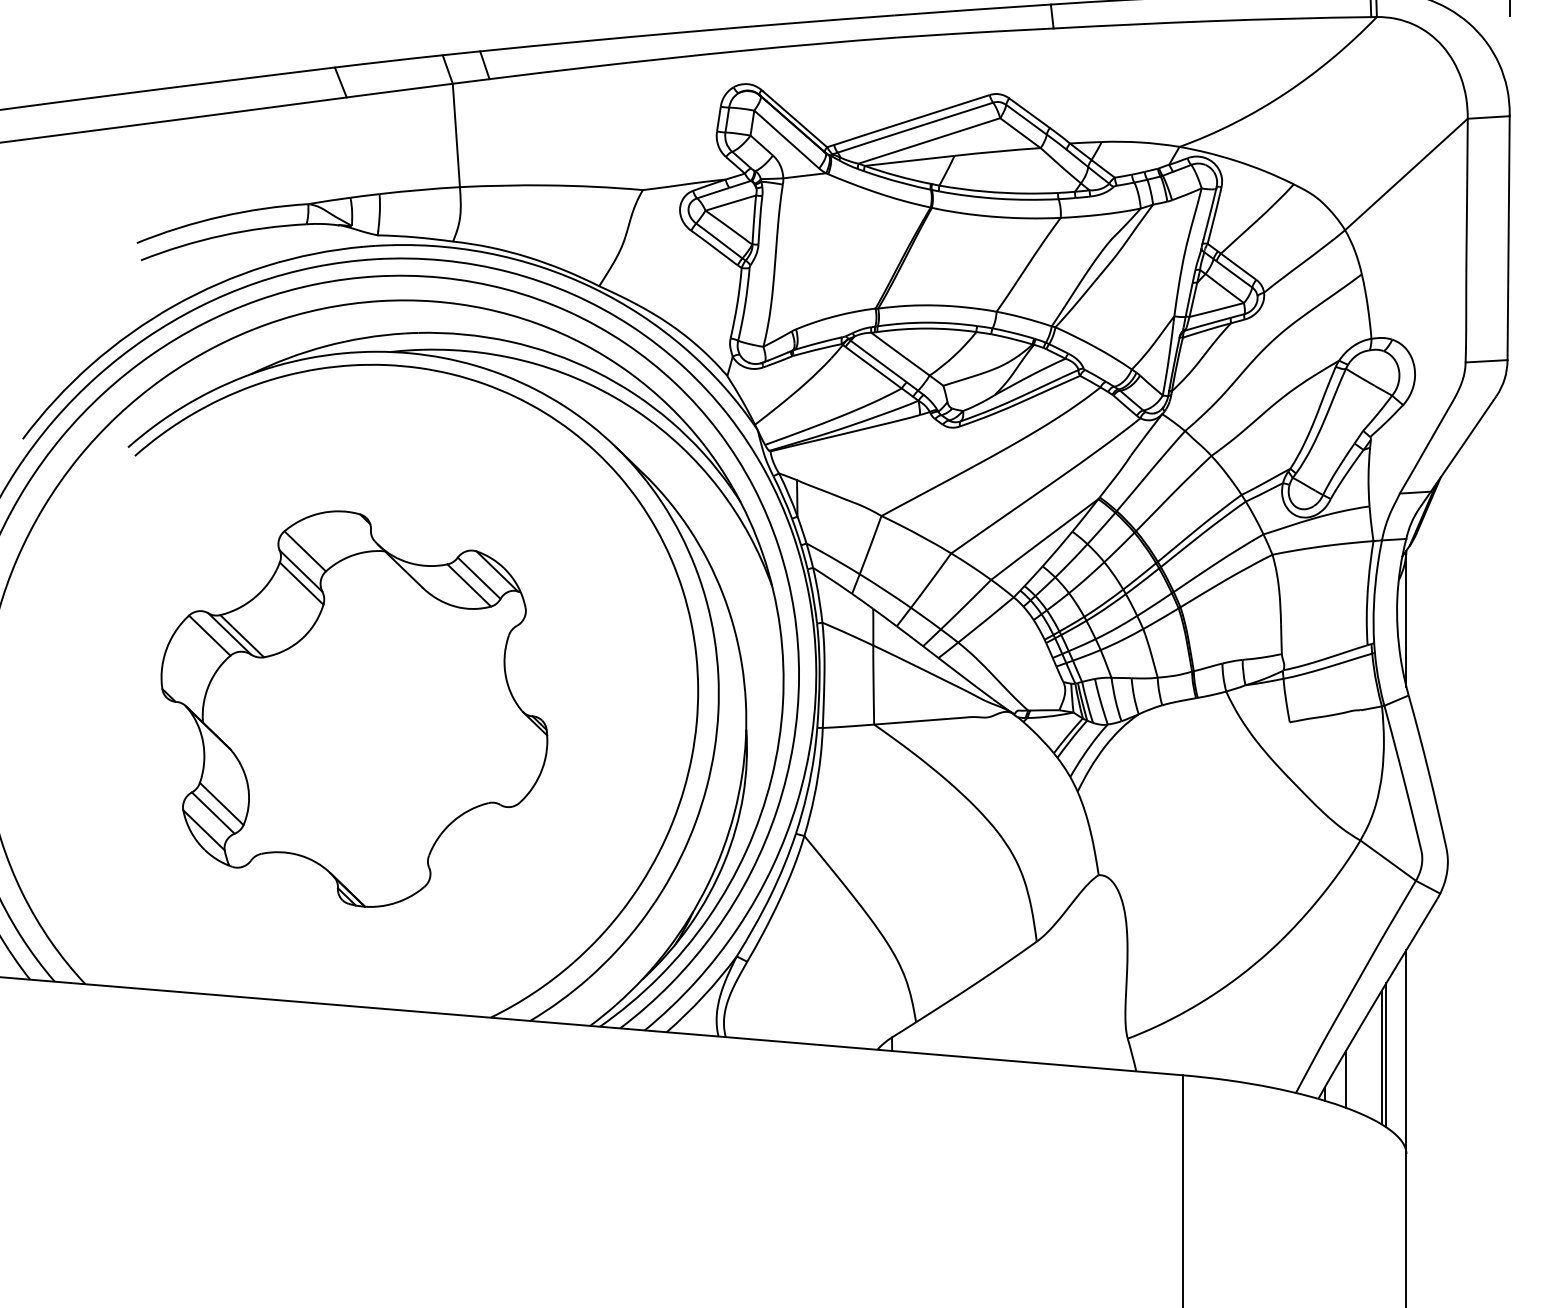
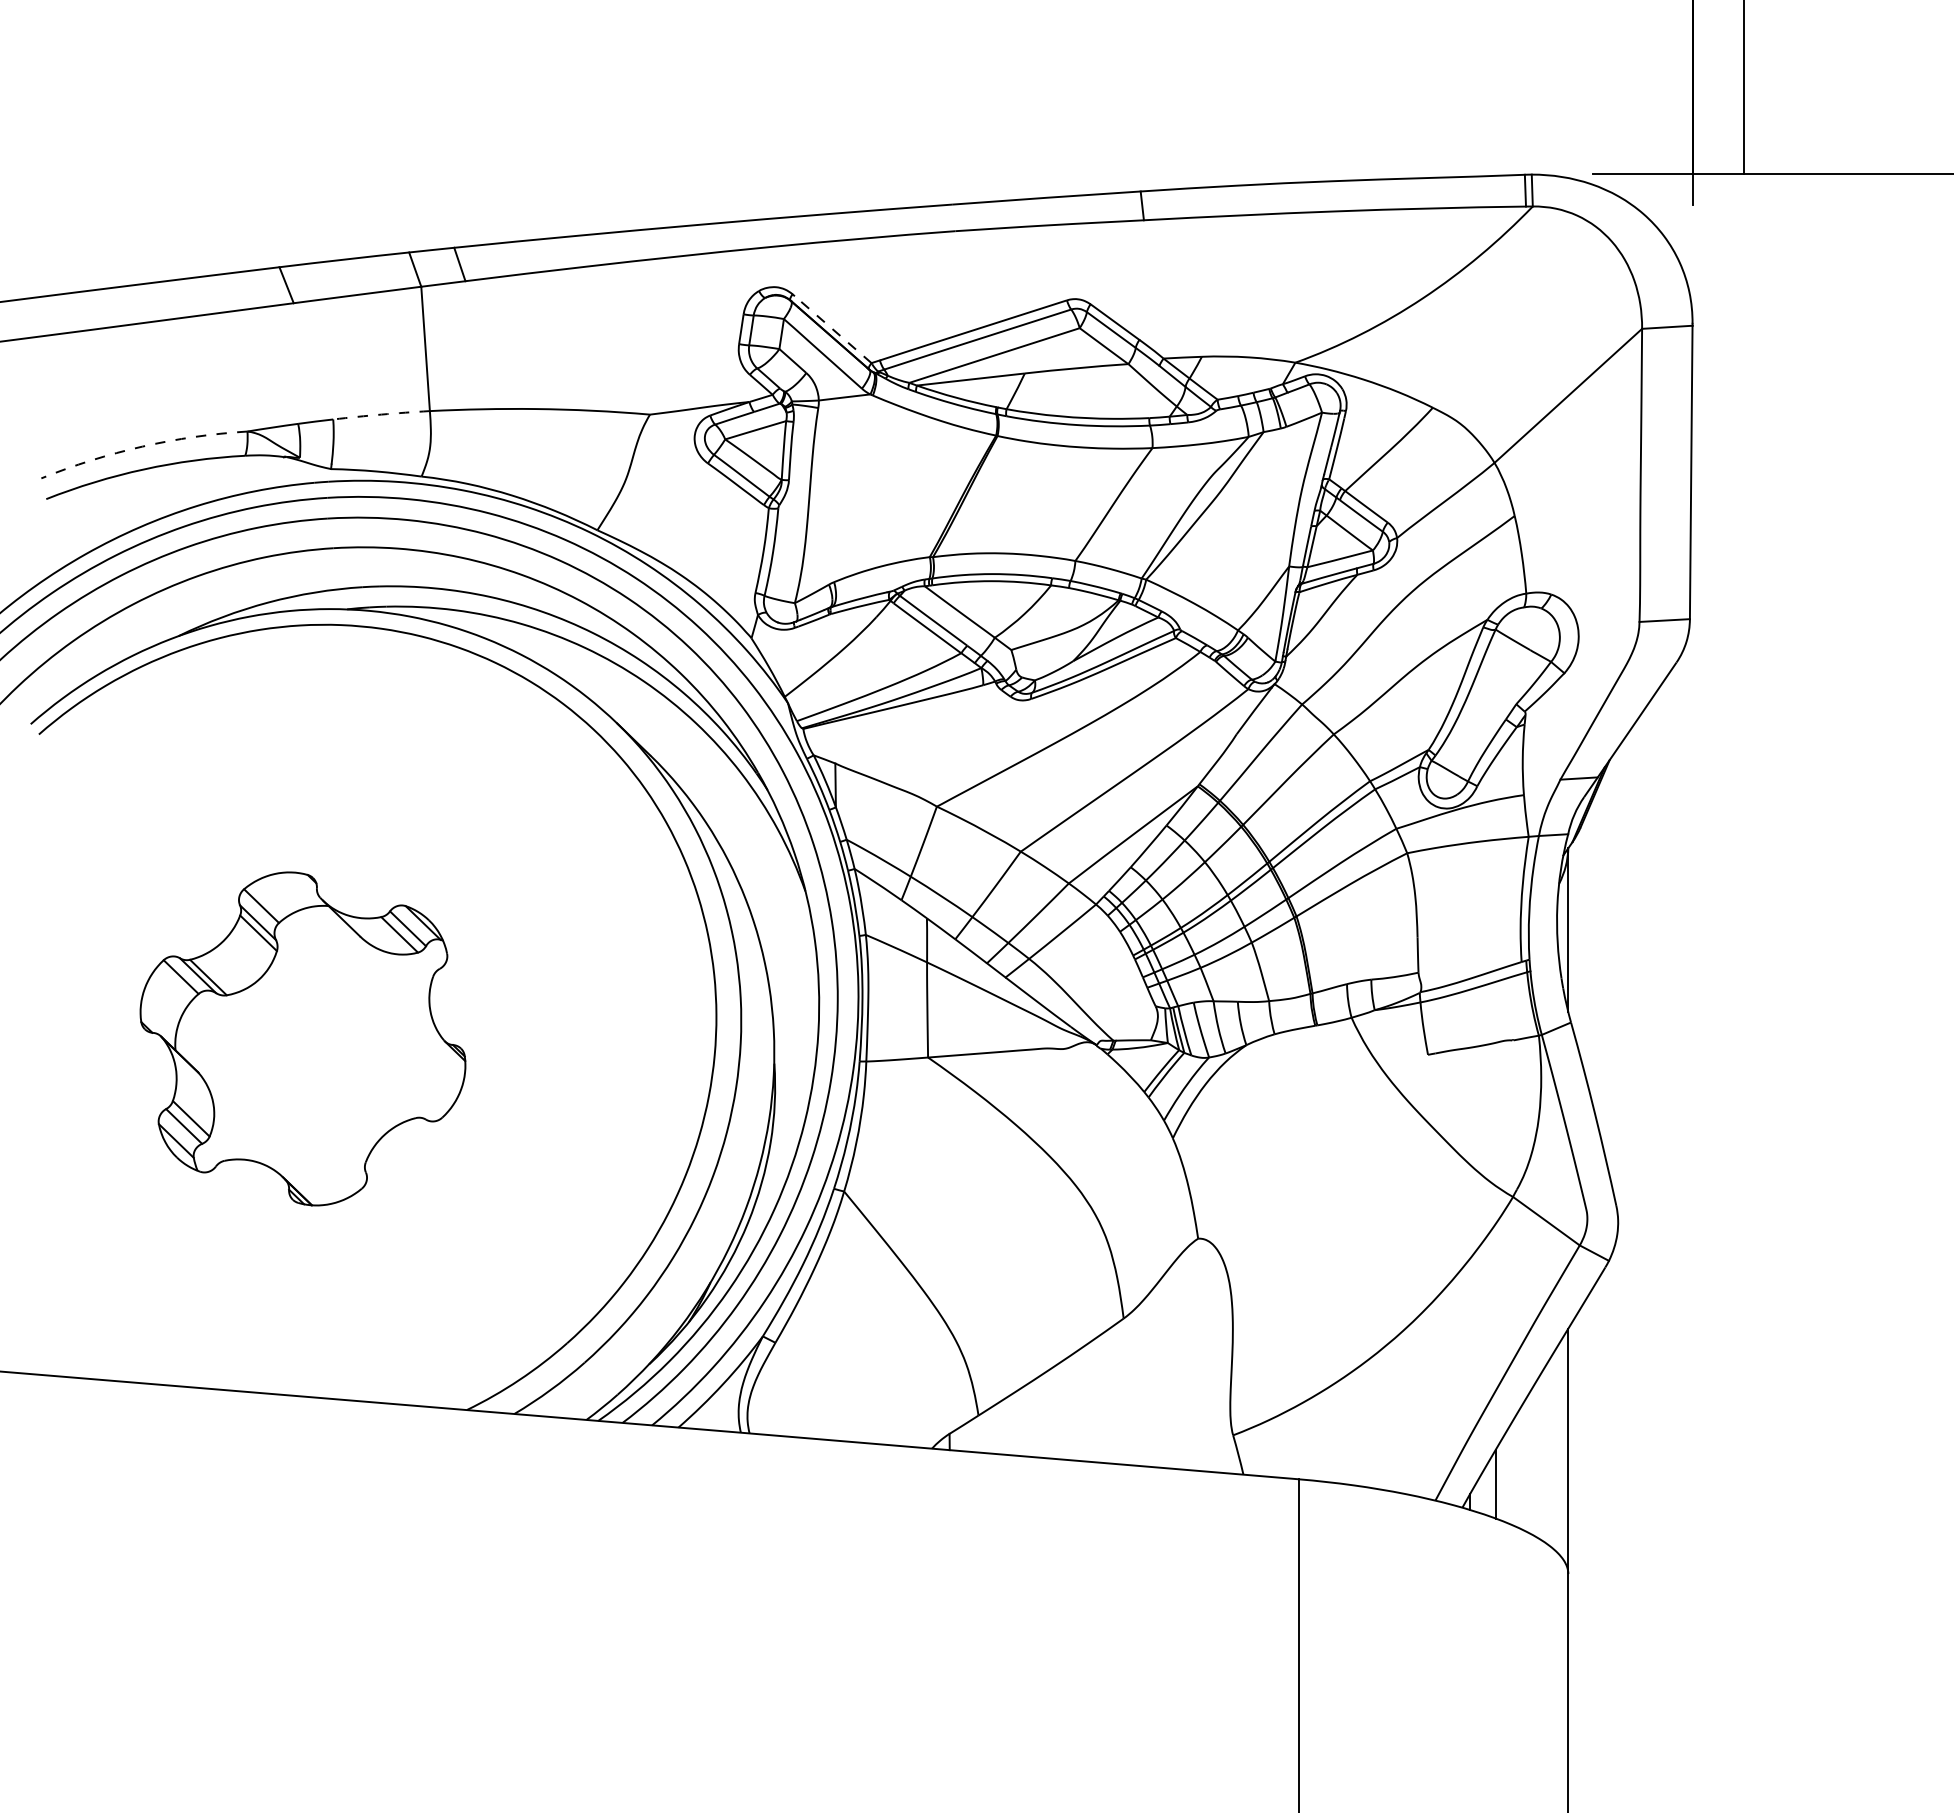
line: (794, 119) -> (832, 329), solid -> dashed
arc: (419, 189) -> (381, 414), solid -> dashed
arc: (221, 216) -> (142, 446), solid -> dashed
part: (354, 708) -> (302, 1038), size x0.7
line: (1386, 1054) -> (1544, 1454), removed
line: (1381, 1057) -> (1538, 1458), removed

